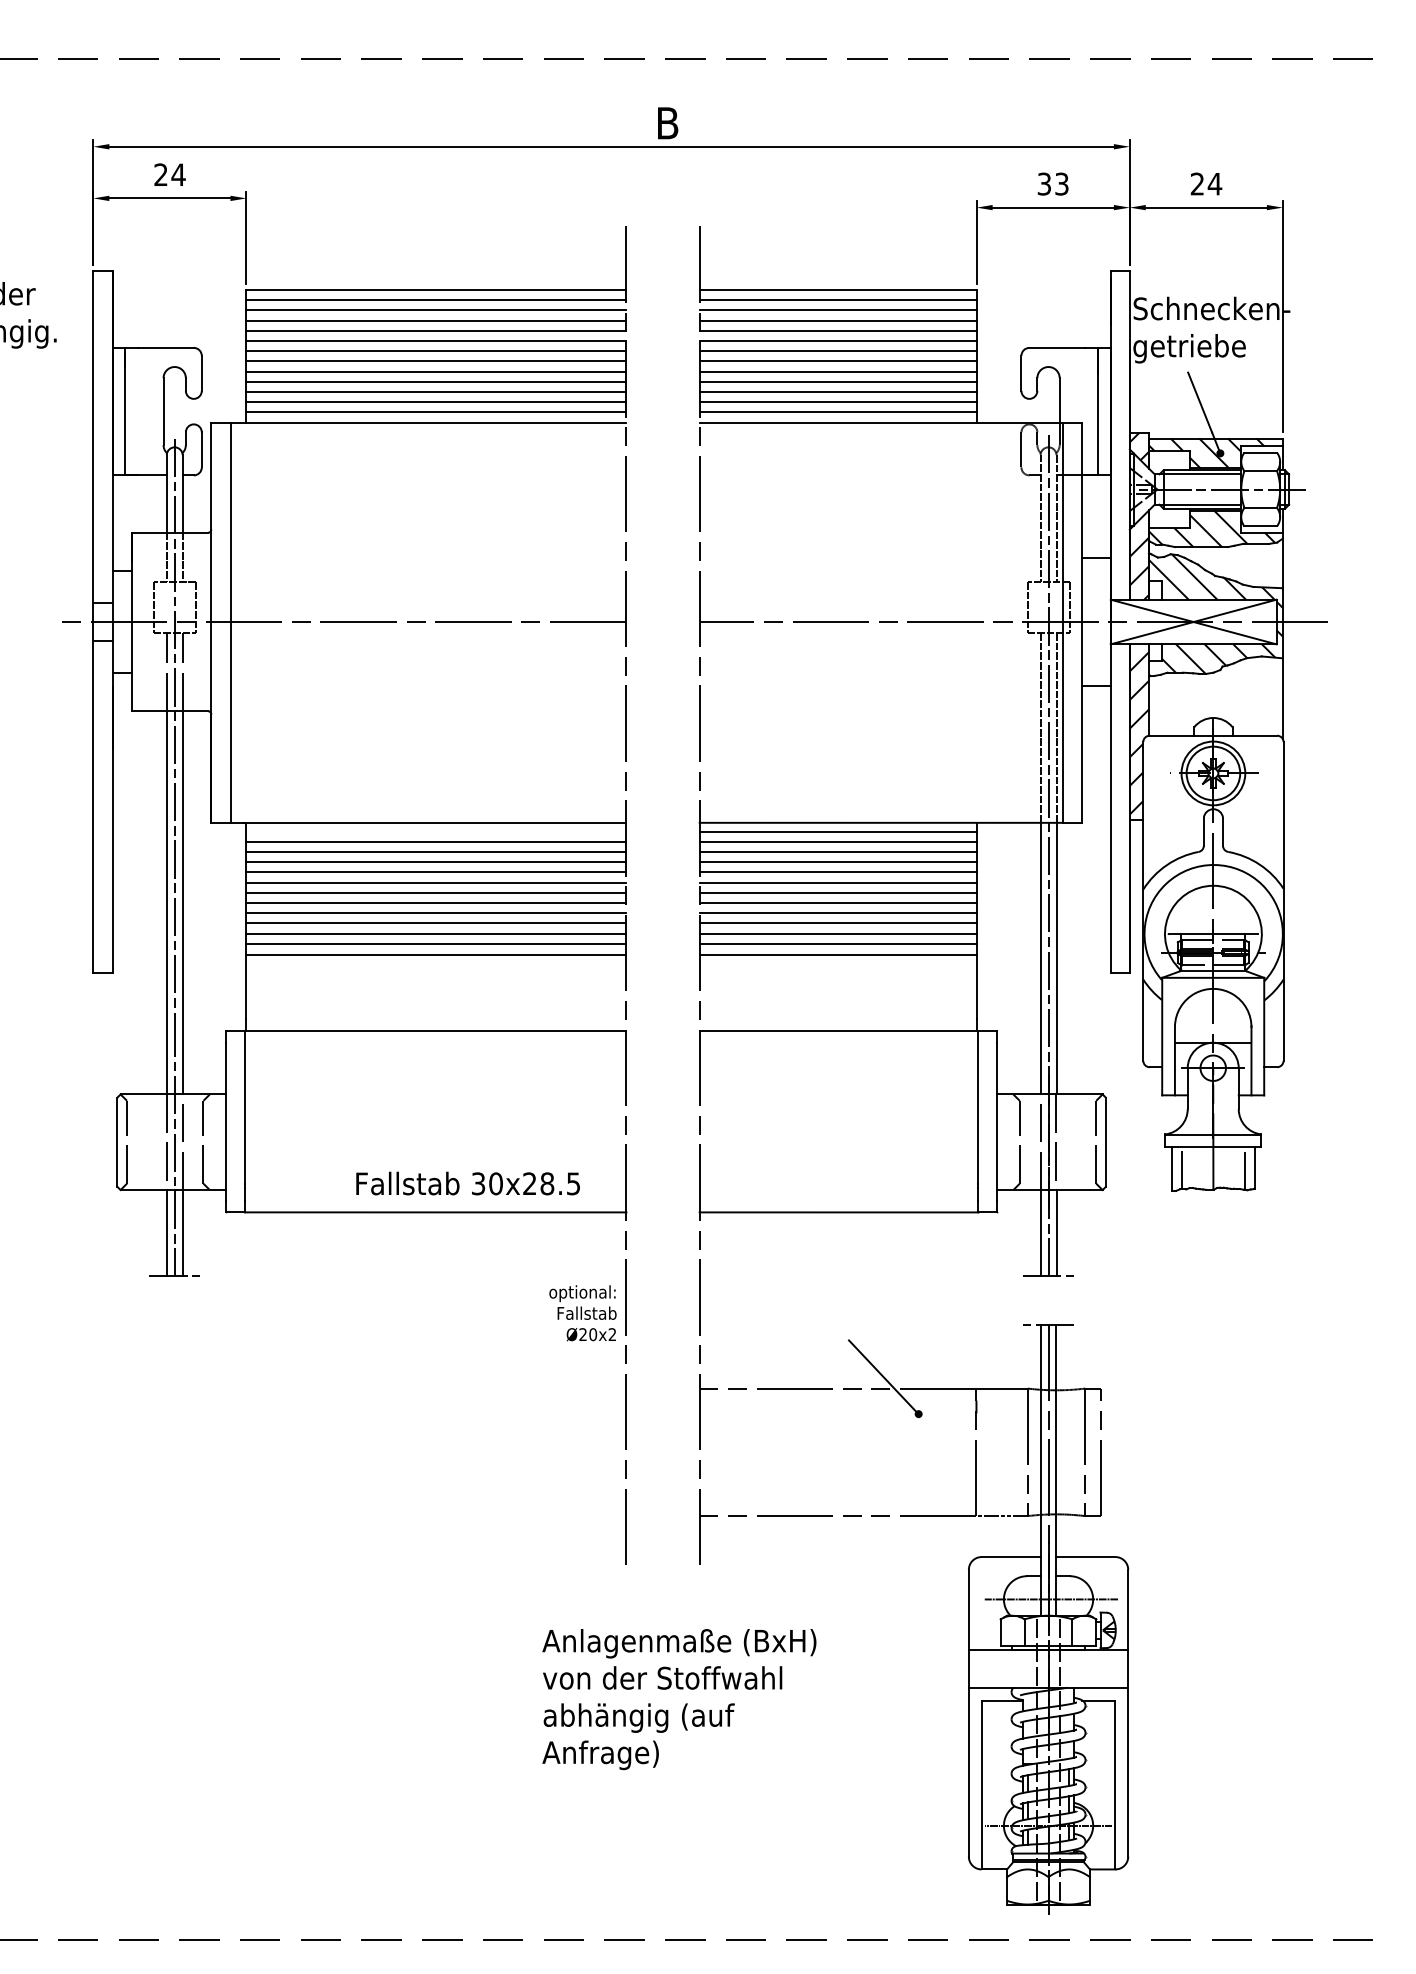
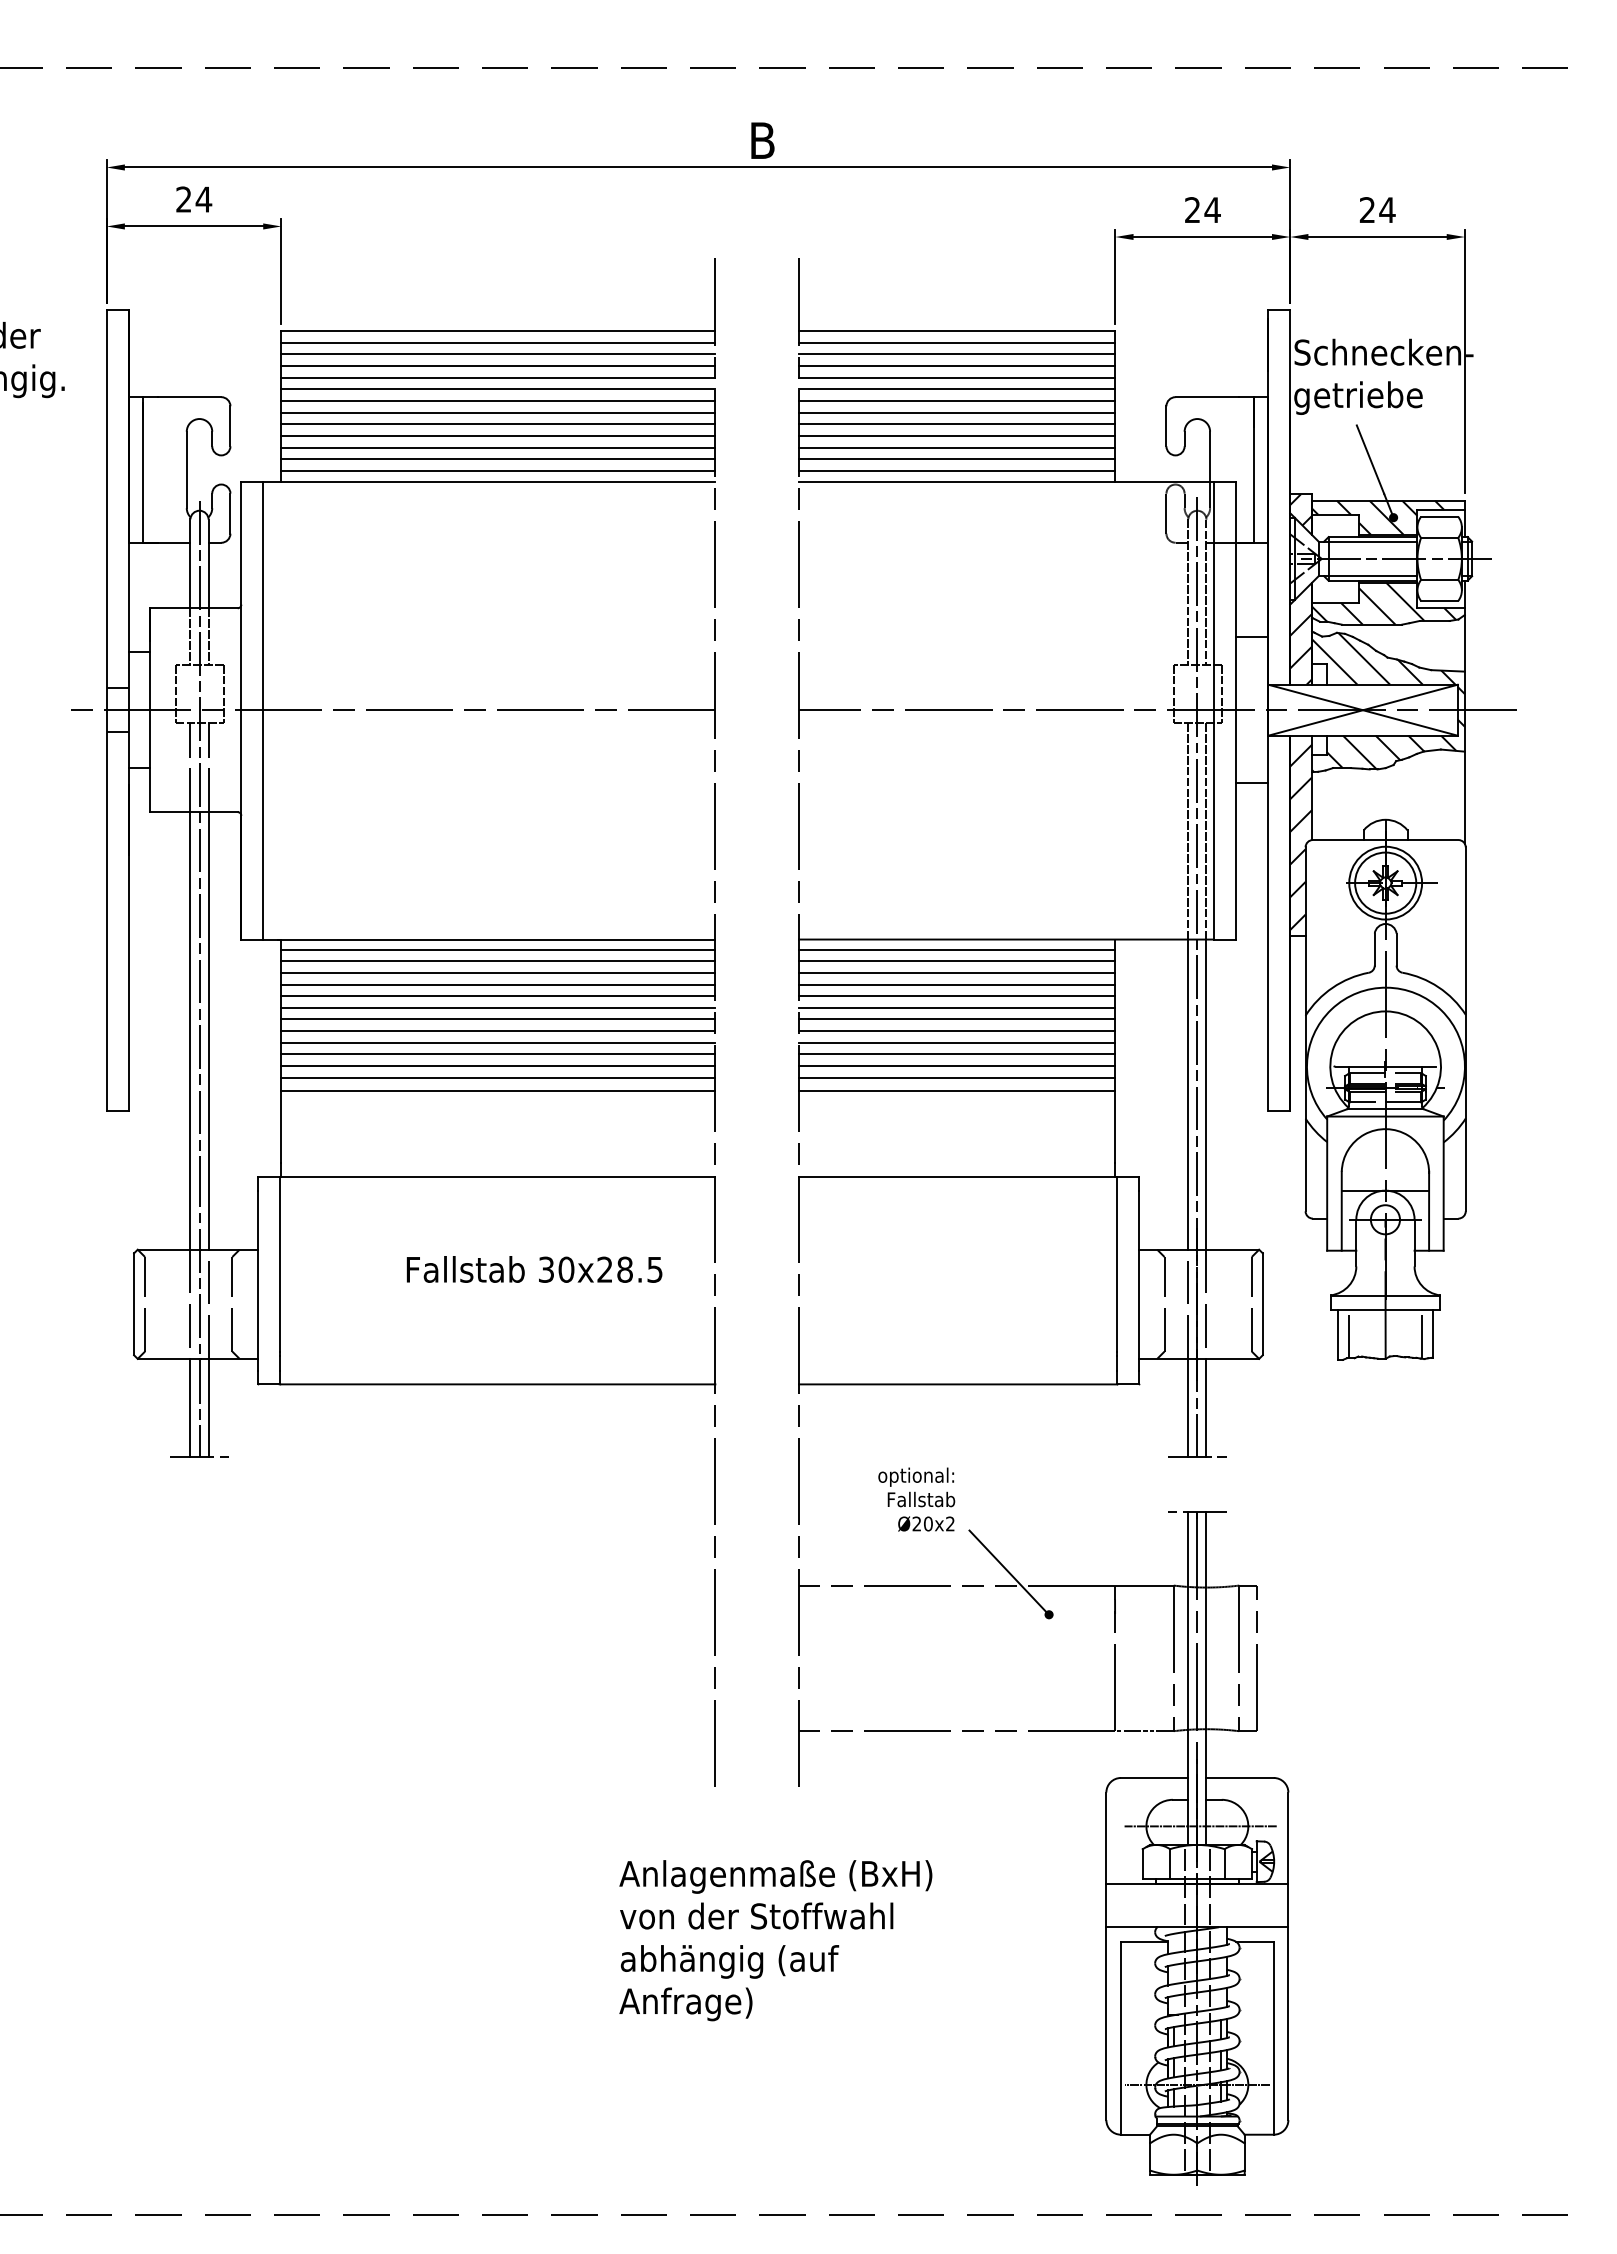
text: (1053, 184) -> (1202, 210), 33 -> 24
line: (436, 831) -> (498, 949), added
text: (468, 1183) -> (534, 1269), moved
text: (582, 1313) -> (916, 1499), moved

